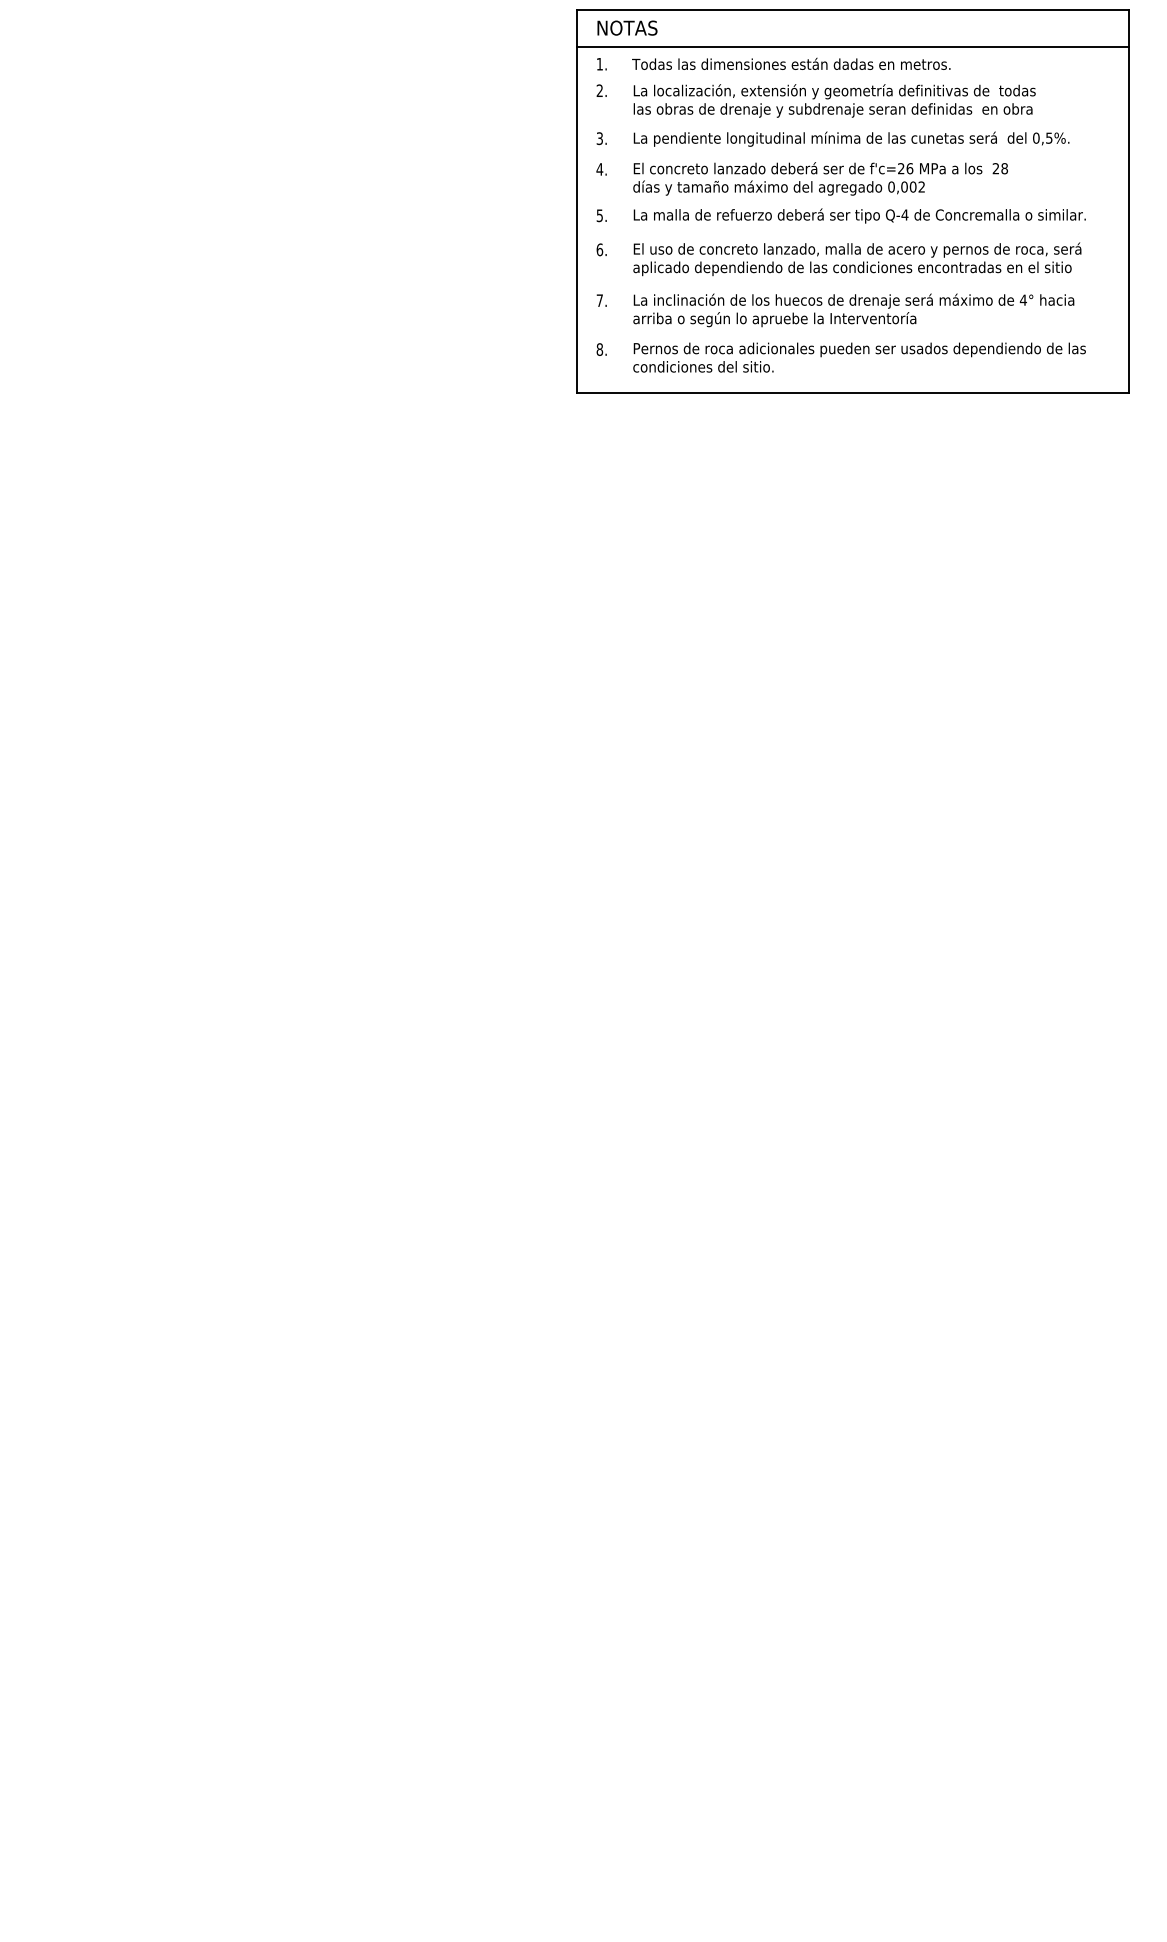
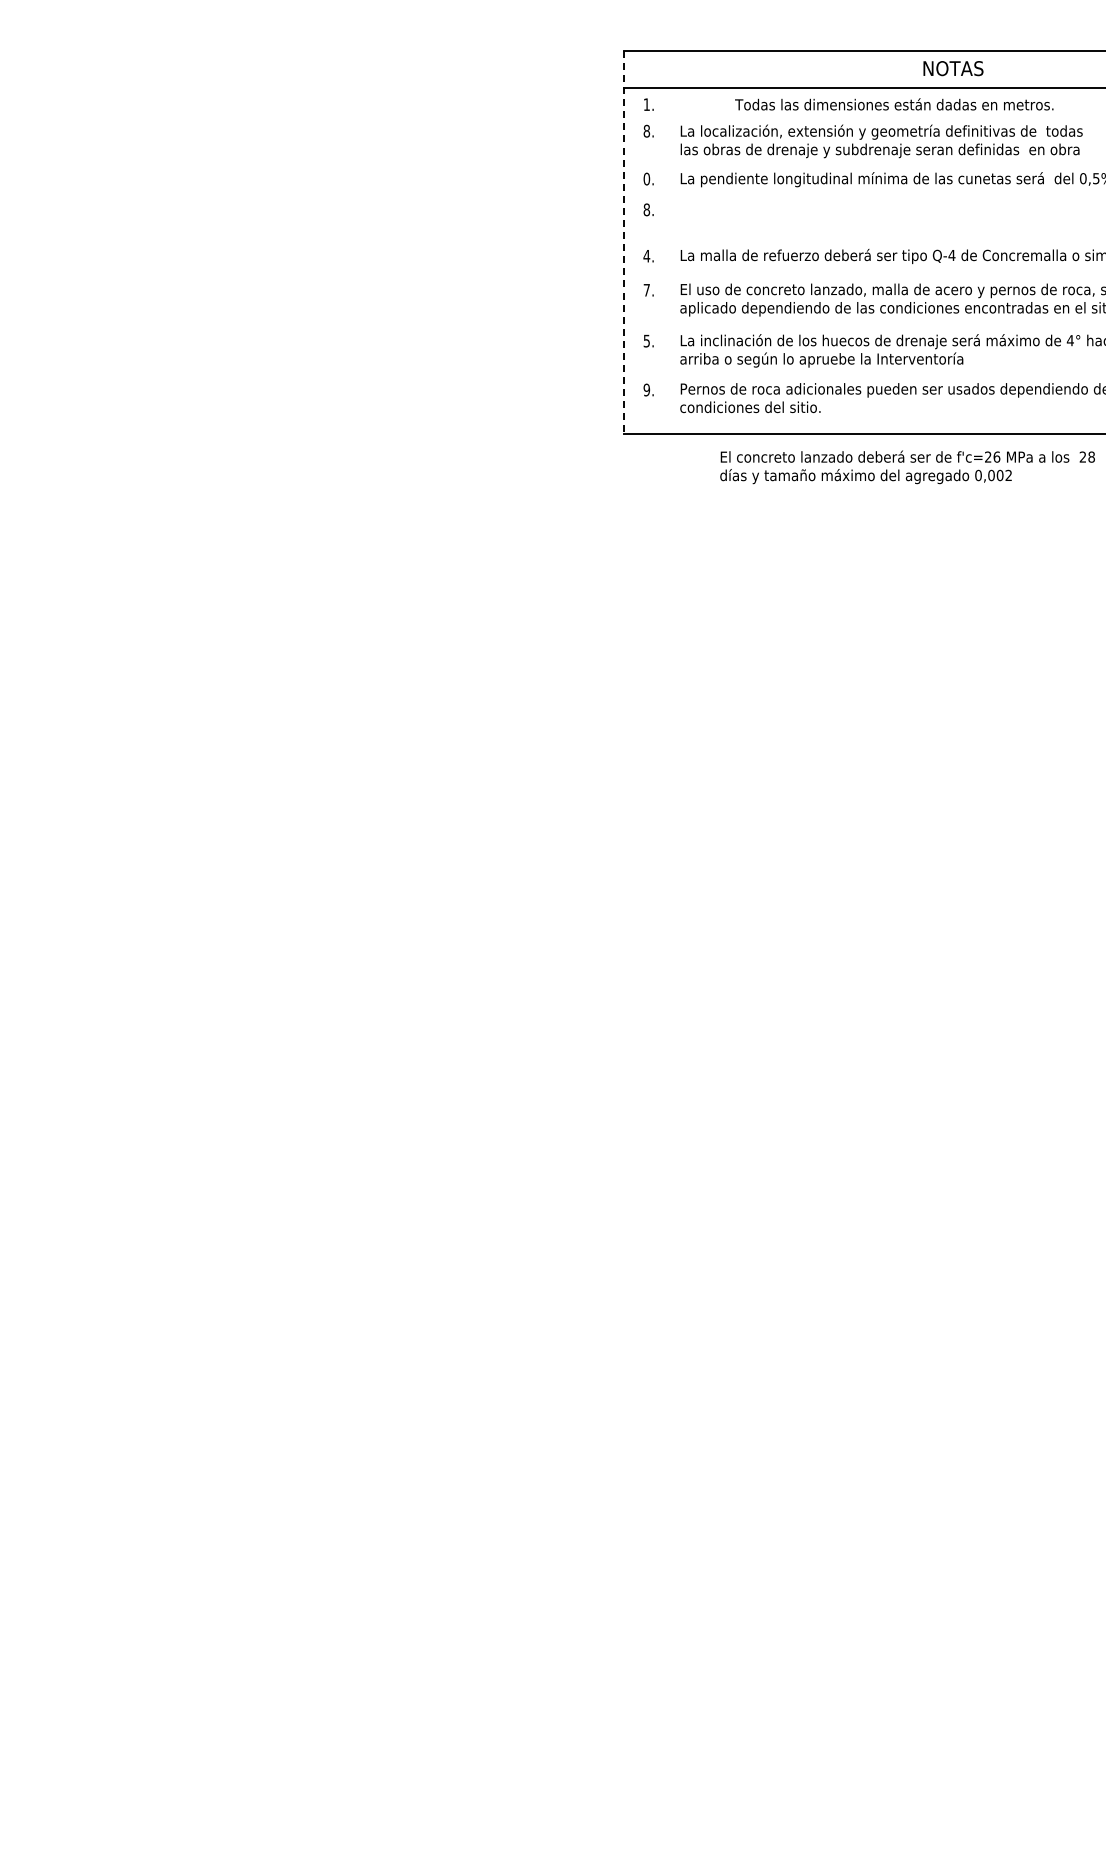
text: (627, 27) -> (953, 67), moved
text: (791, 63) -> (894, 103), moved
text: (599, 90) -> (646, 130), 2. -> 8.
text: (599, 138) -> (646, 178), 3. -> 0.
text: (599, 169) -> (646, 209), 4. -> 8.
text: (820, 178) -> (907, 466), moved
line: (577, 202) -> (624, 242), solid -> dashed
text: (599, 215) -> (646, 255), 5. -> 4.
text: (599, 249) -> (646, 289), 6. -> 7.
text: (599, 300) -> (646, 340), 7. -> 5.
text: (599, 349) -> (646, 389), 8. -> 9.

